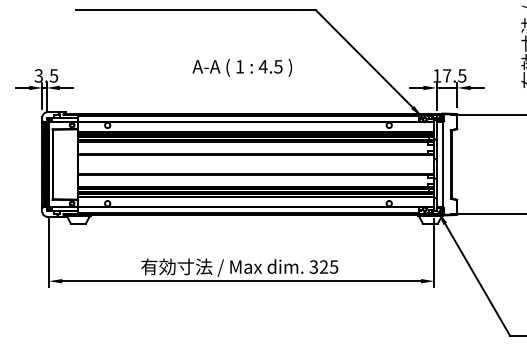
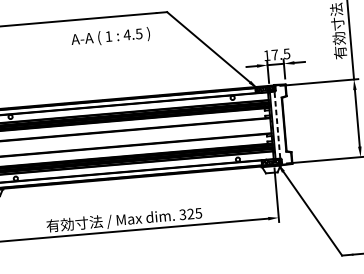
text: (242, 67) -> (110, 36), moved
line: (442, 164) -> (277, 125), solid -> dashed

